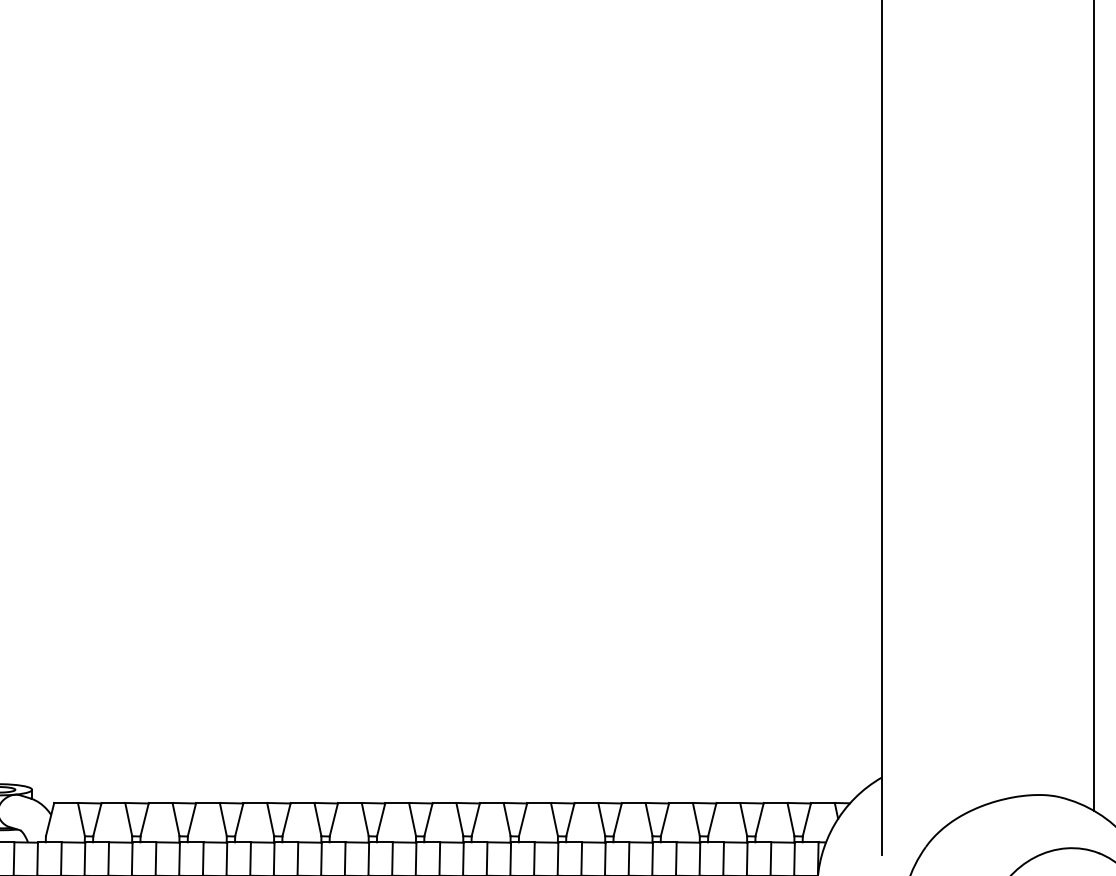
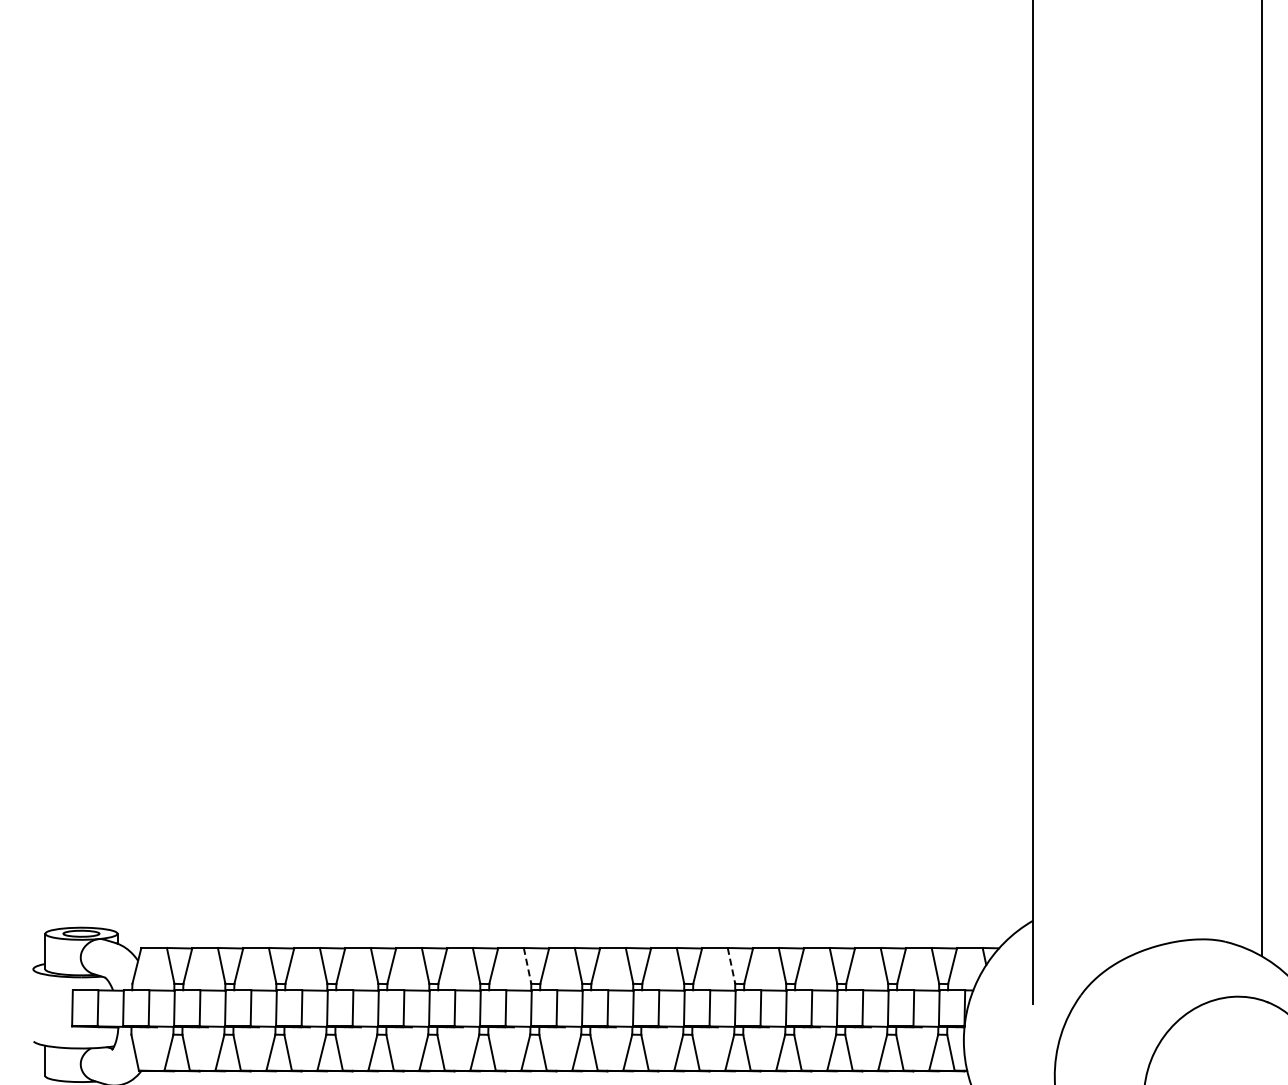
line: (412, 820) -> (527, 966), solid -> dashed
line: (601, 820) -> (731, 966), solid -> dashed

